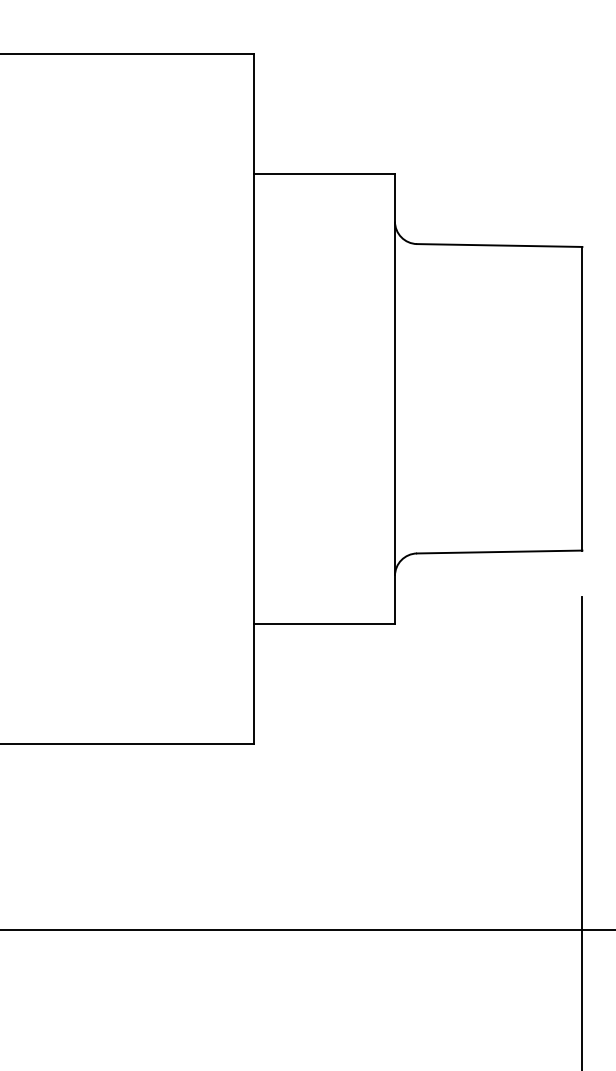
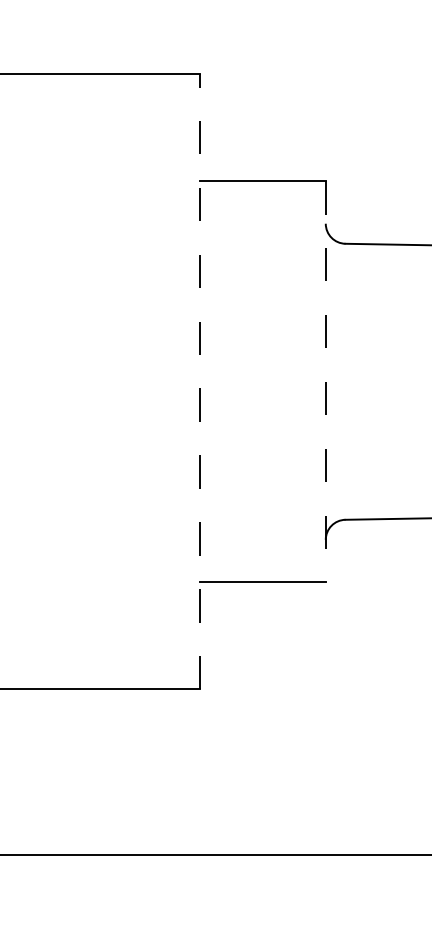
line: (254, 398) -> (200, 381), solid -> dashed
line: (394, 398) -> (325, 381), solid -> dashed

